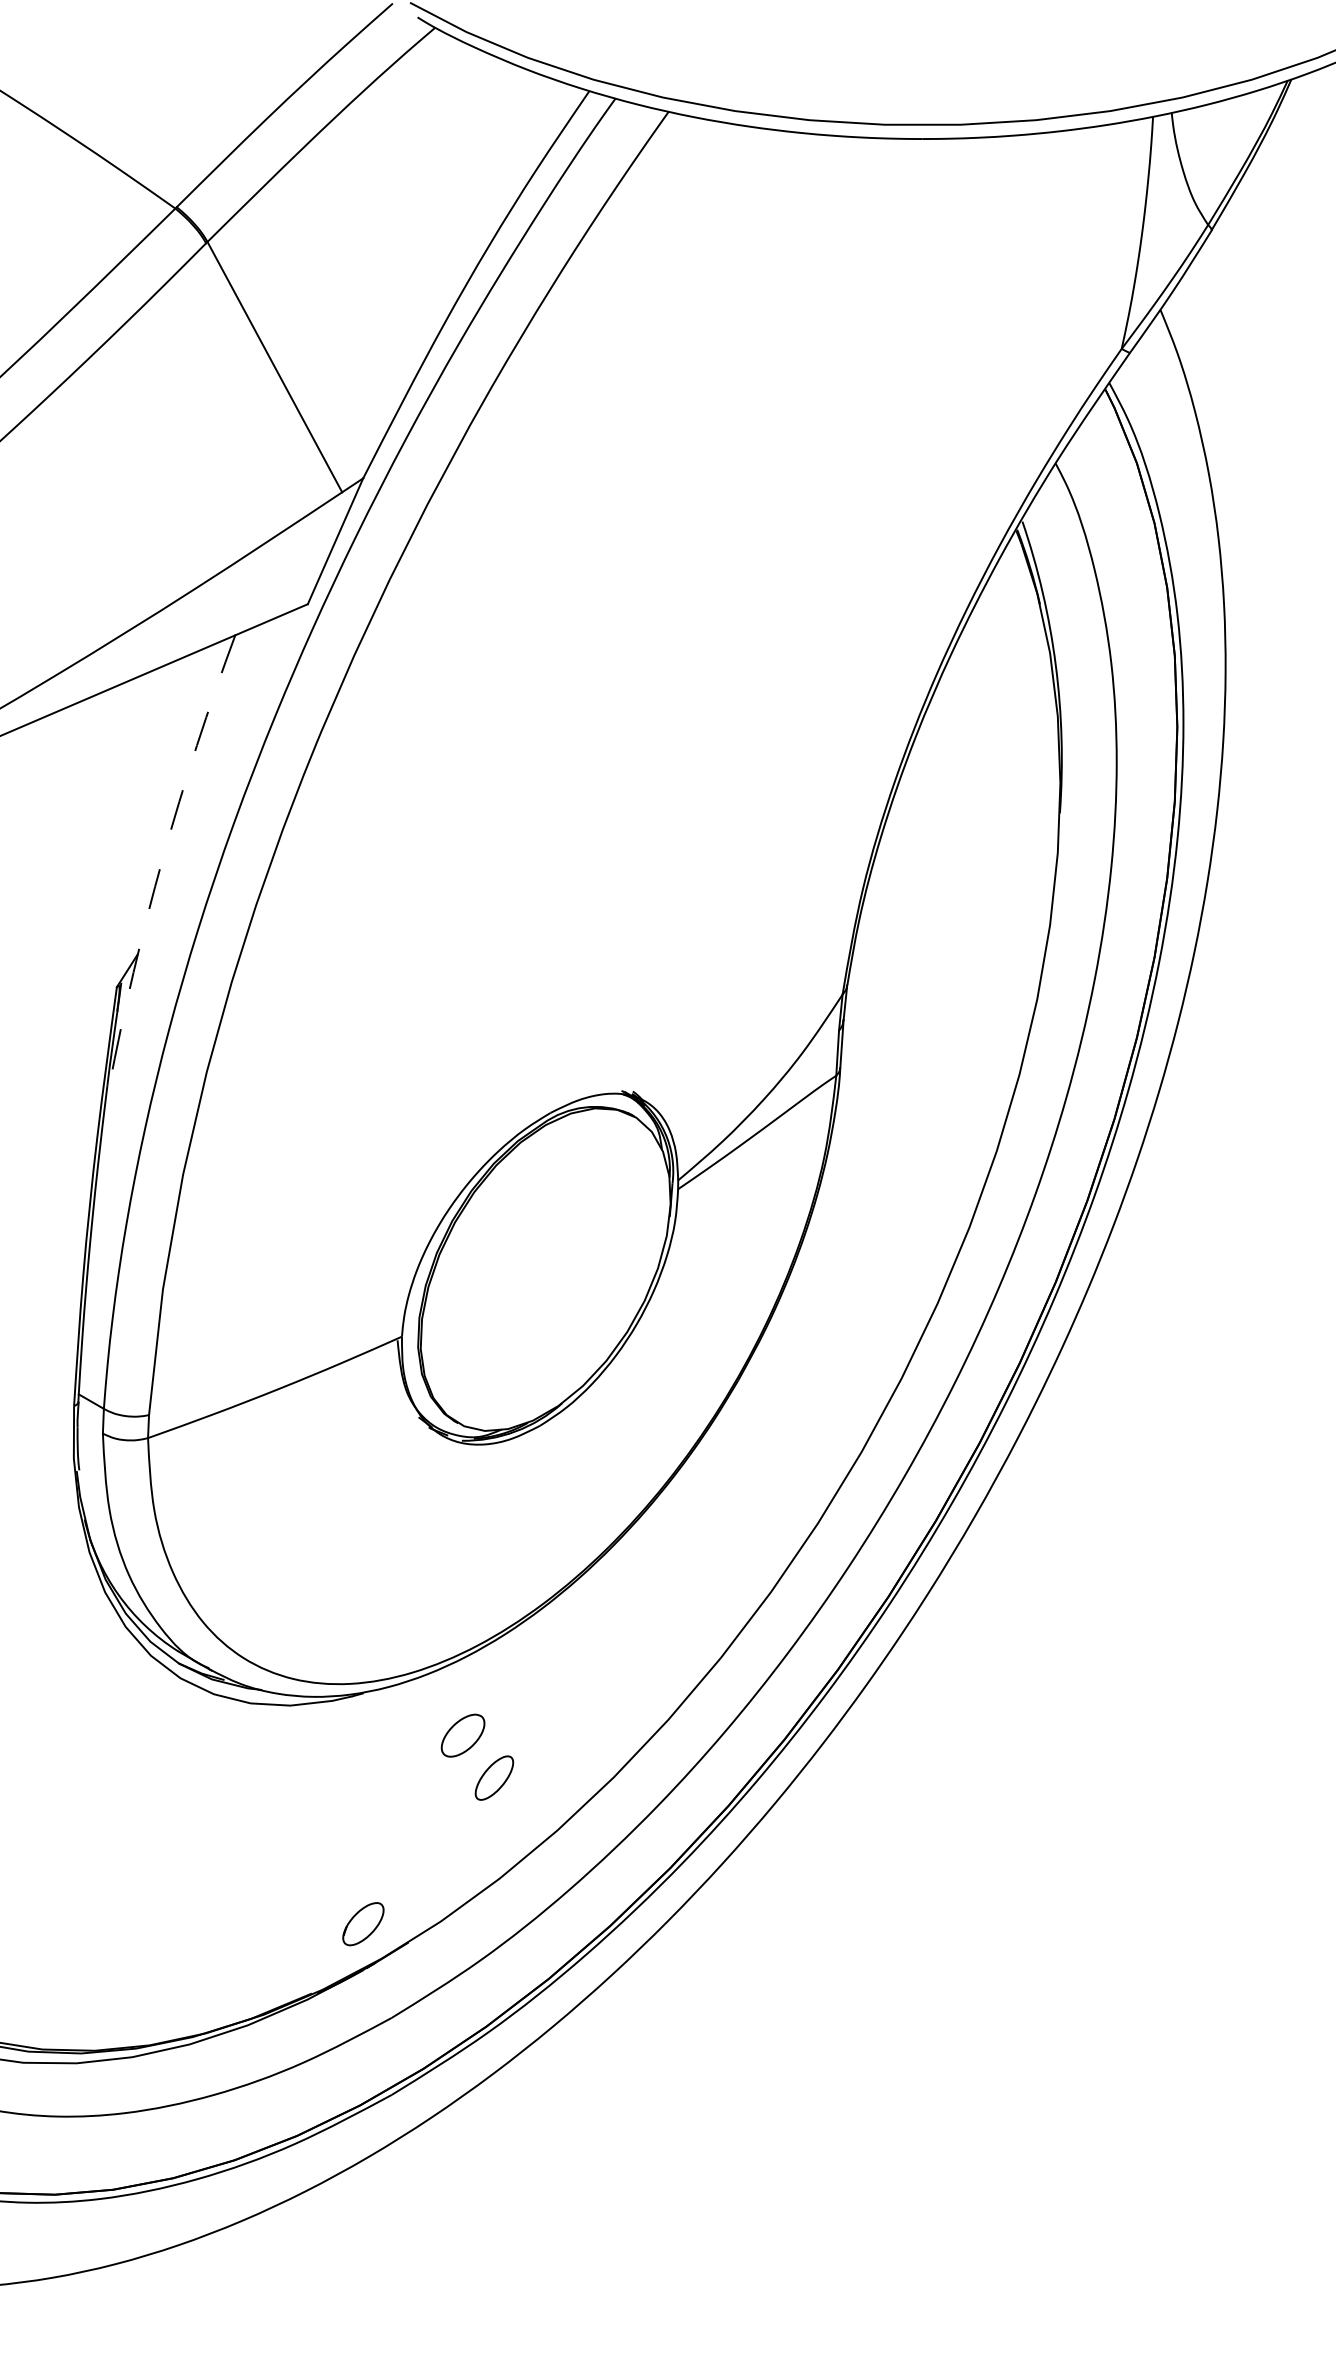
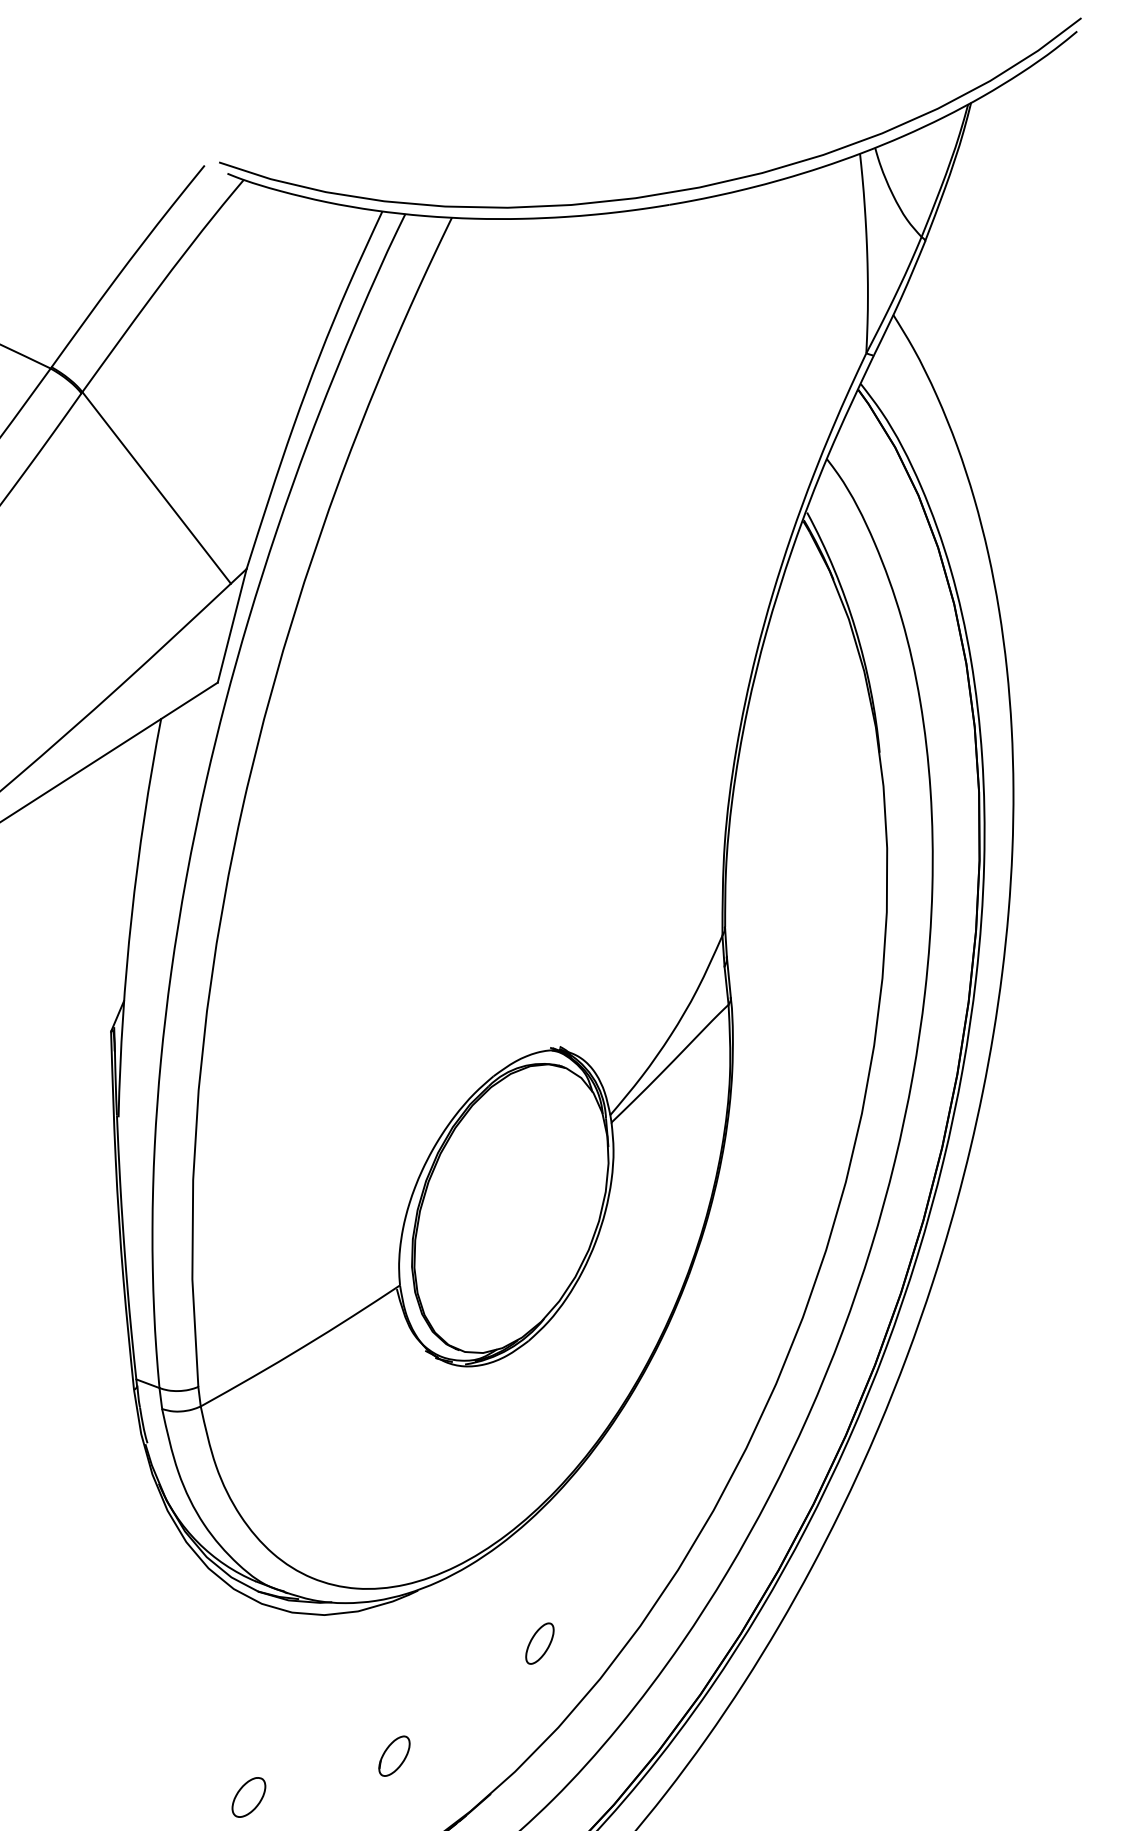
arc: (162, 858) -> (131, 916), dashed -> solid
part: (462, 1735) -> (248, 1797), moved
part: (363, 1924) -> (394, 1756), moved

